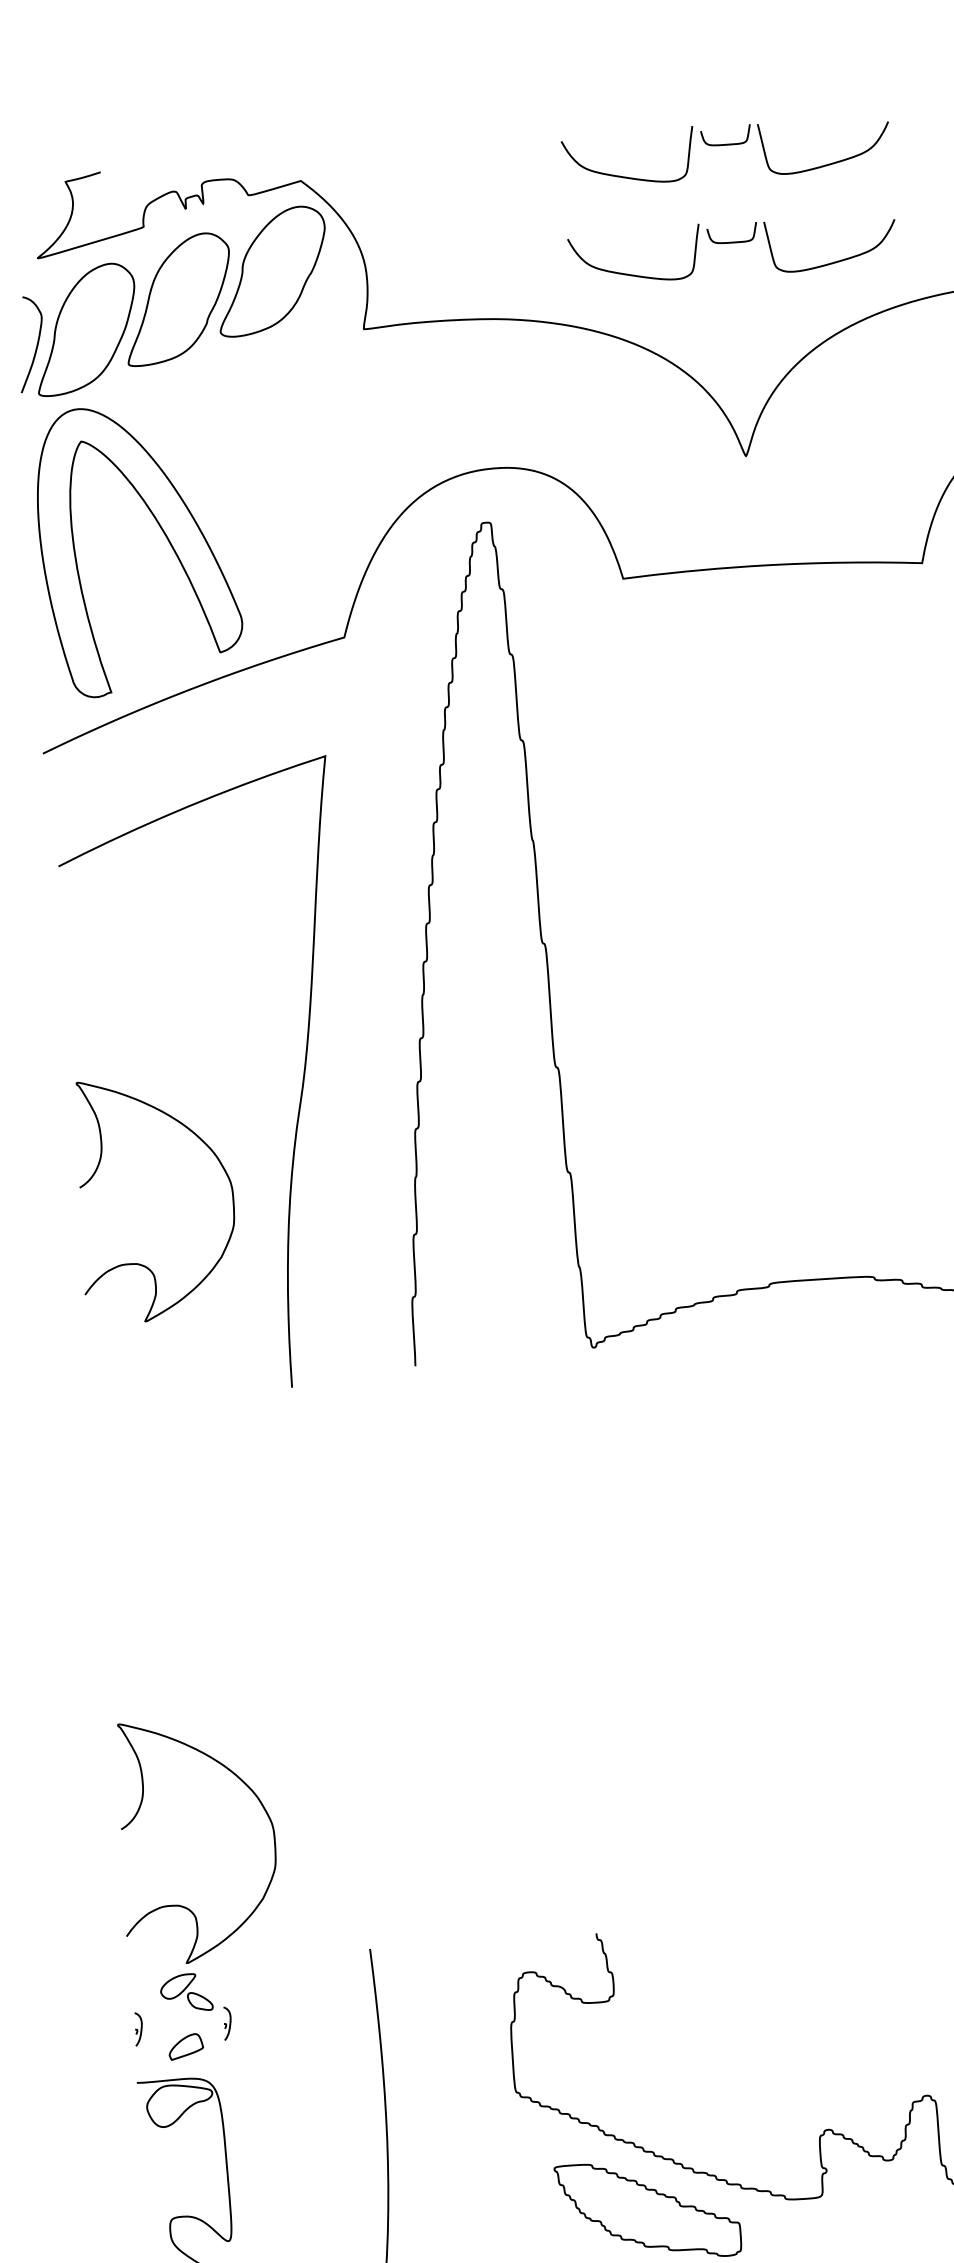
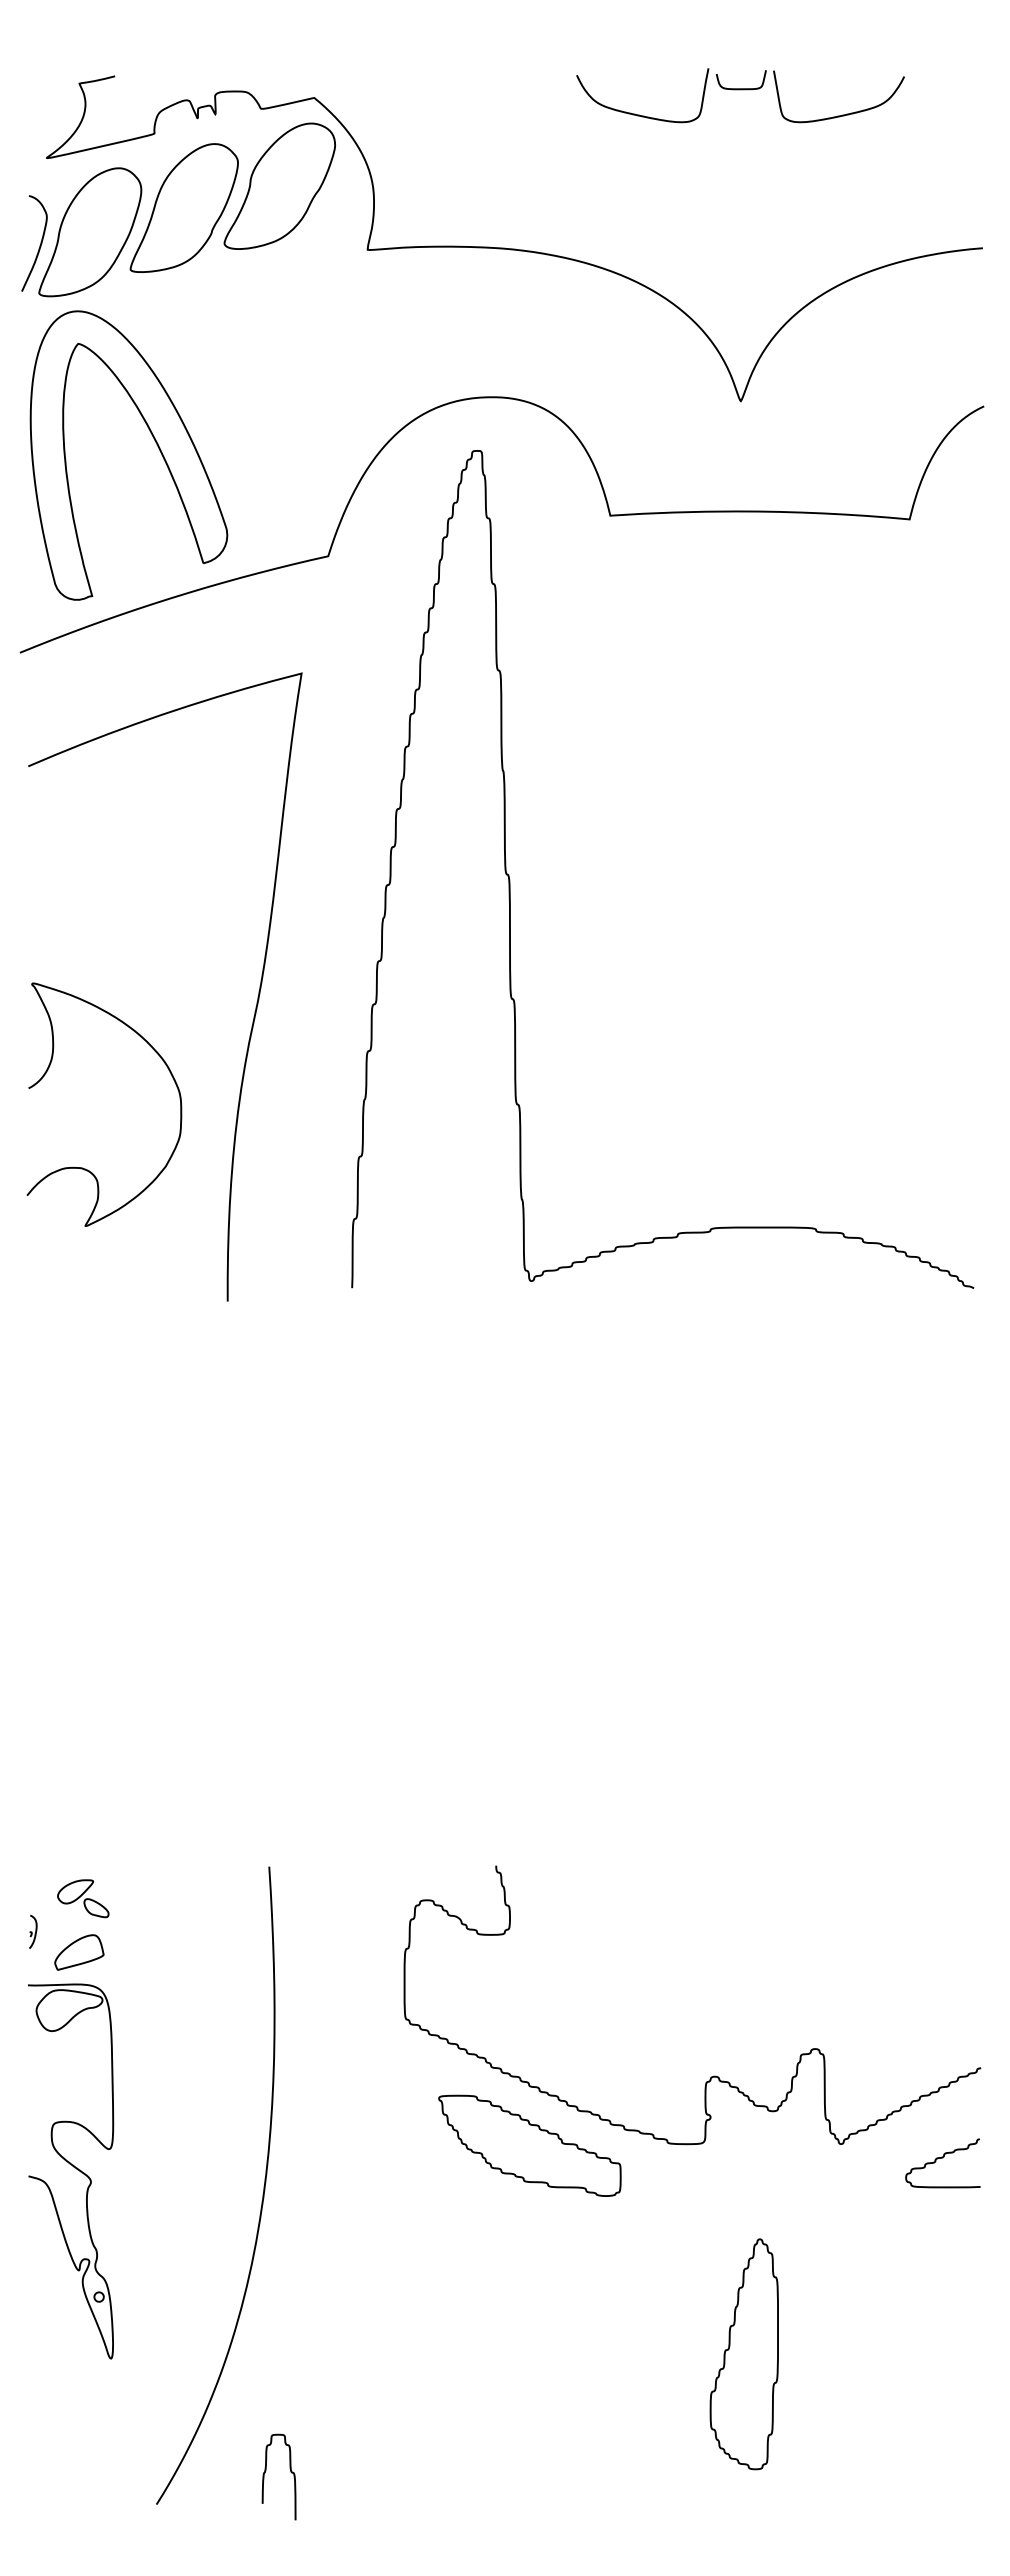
part: (732, 248) -> (740, 193), removed
curve: (139, 1810) -> (48, 1713), removed
part: (227, 2023) -> (122, 1931), removed
part: (186, 2046) -> (79, 1952), size x1.43

